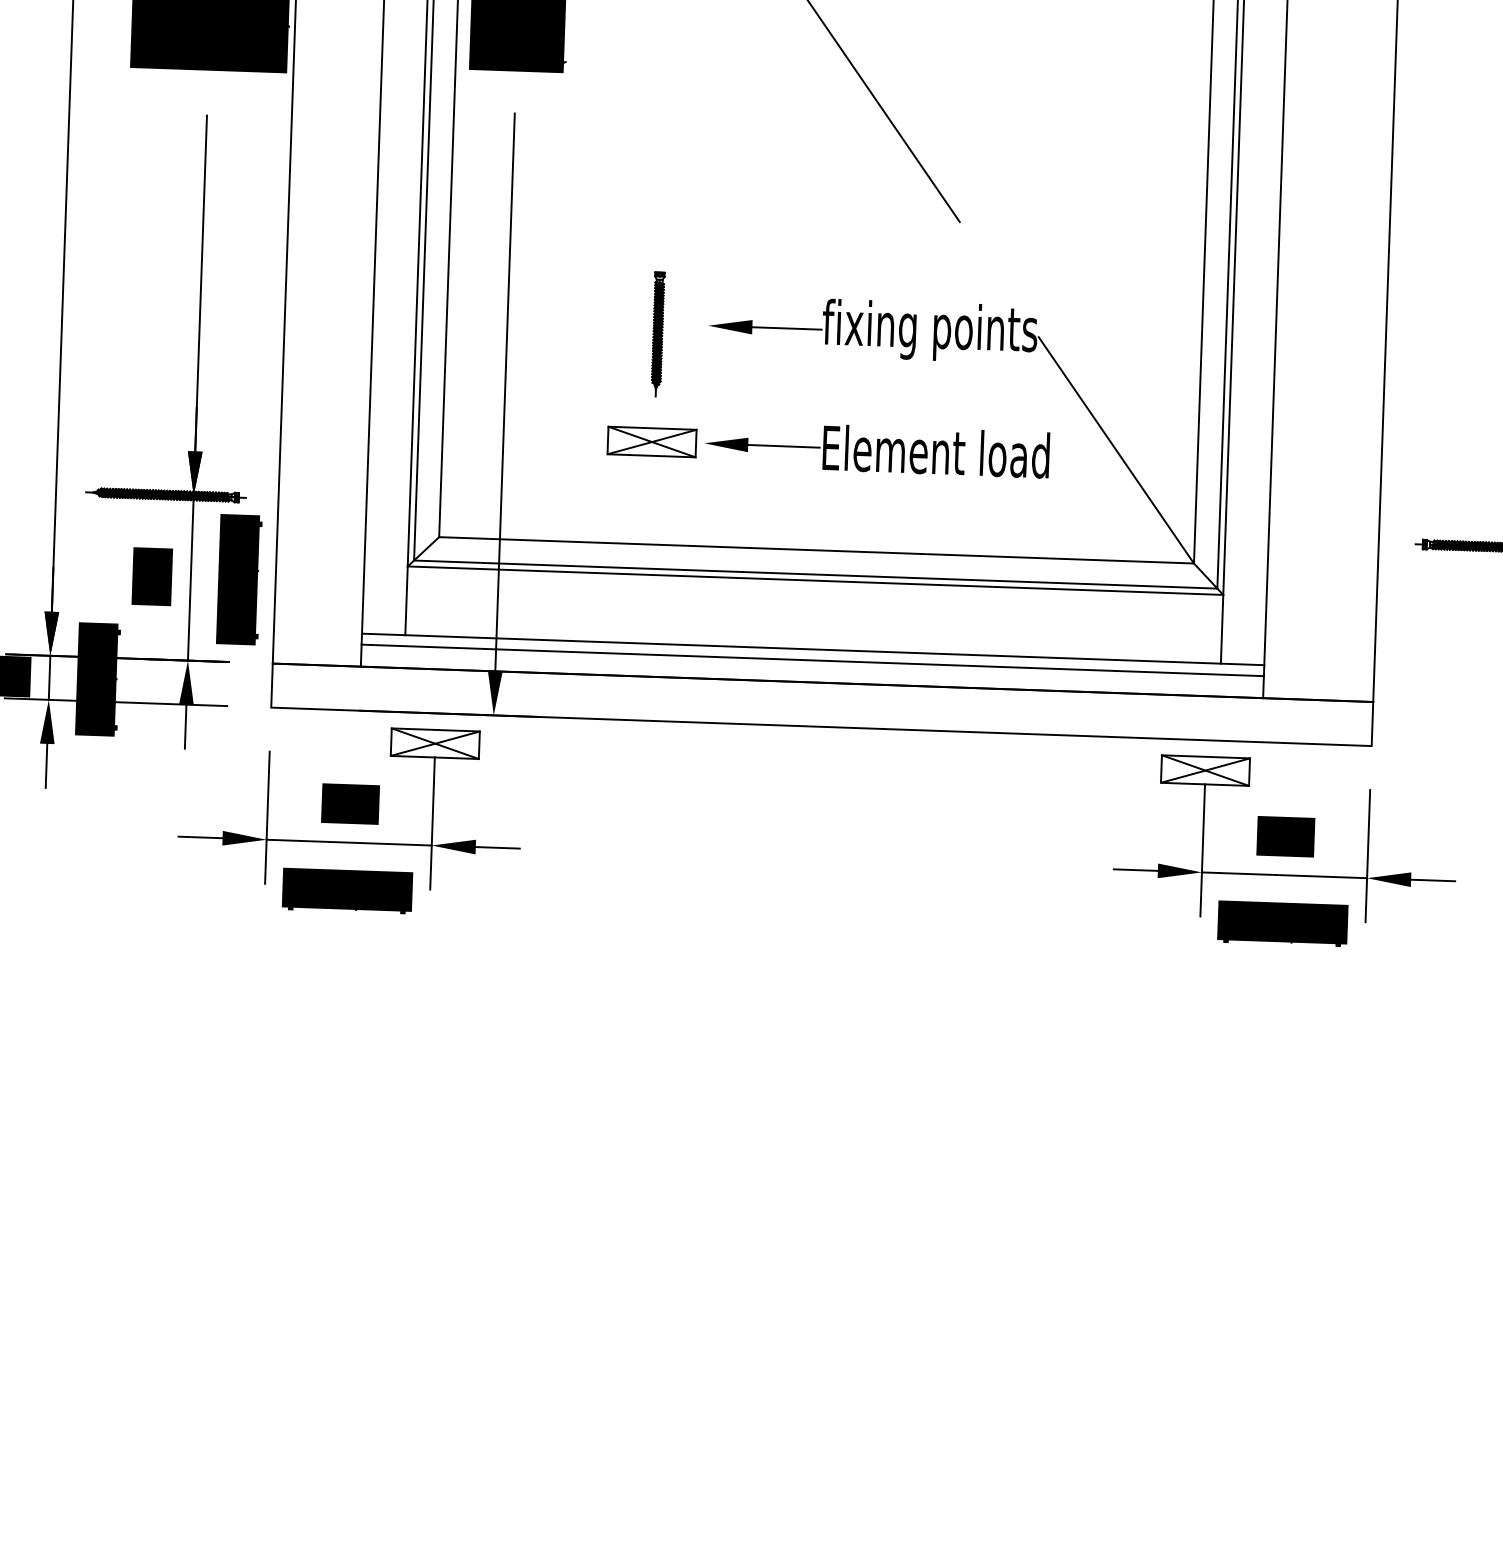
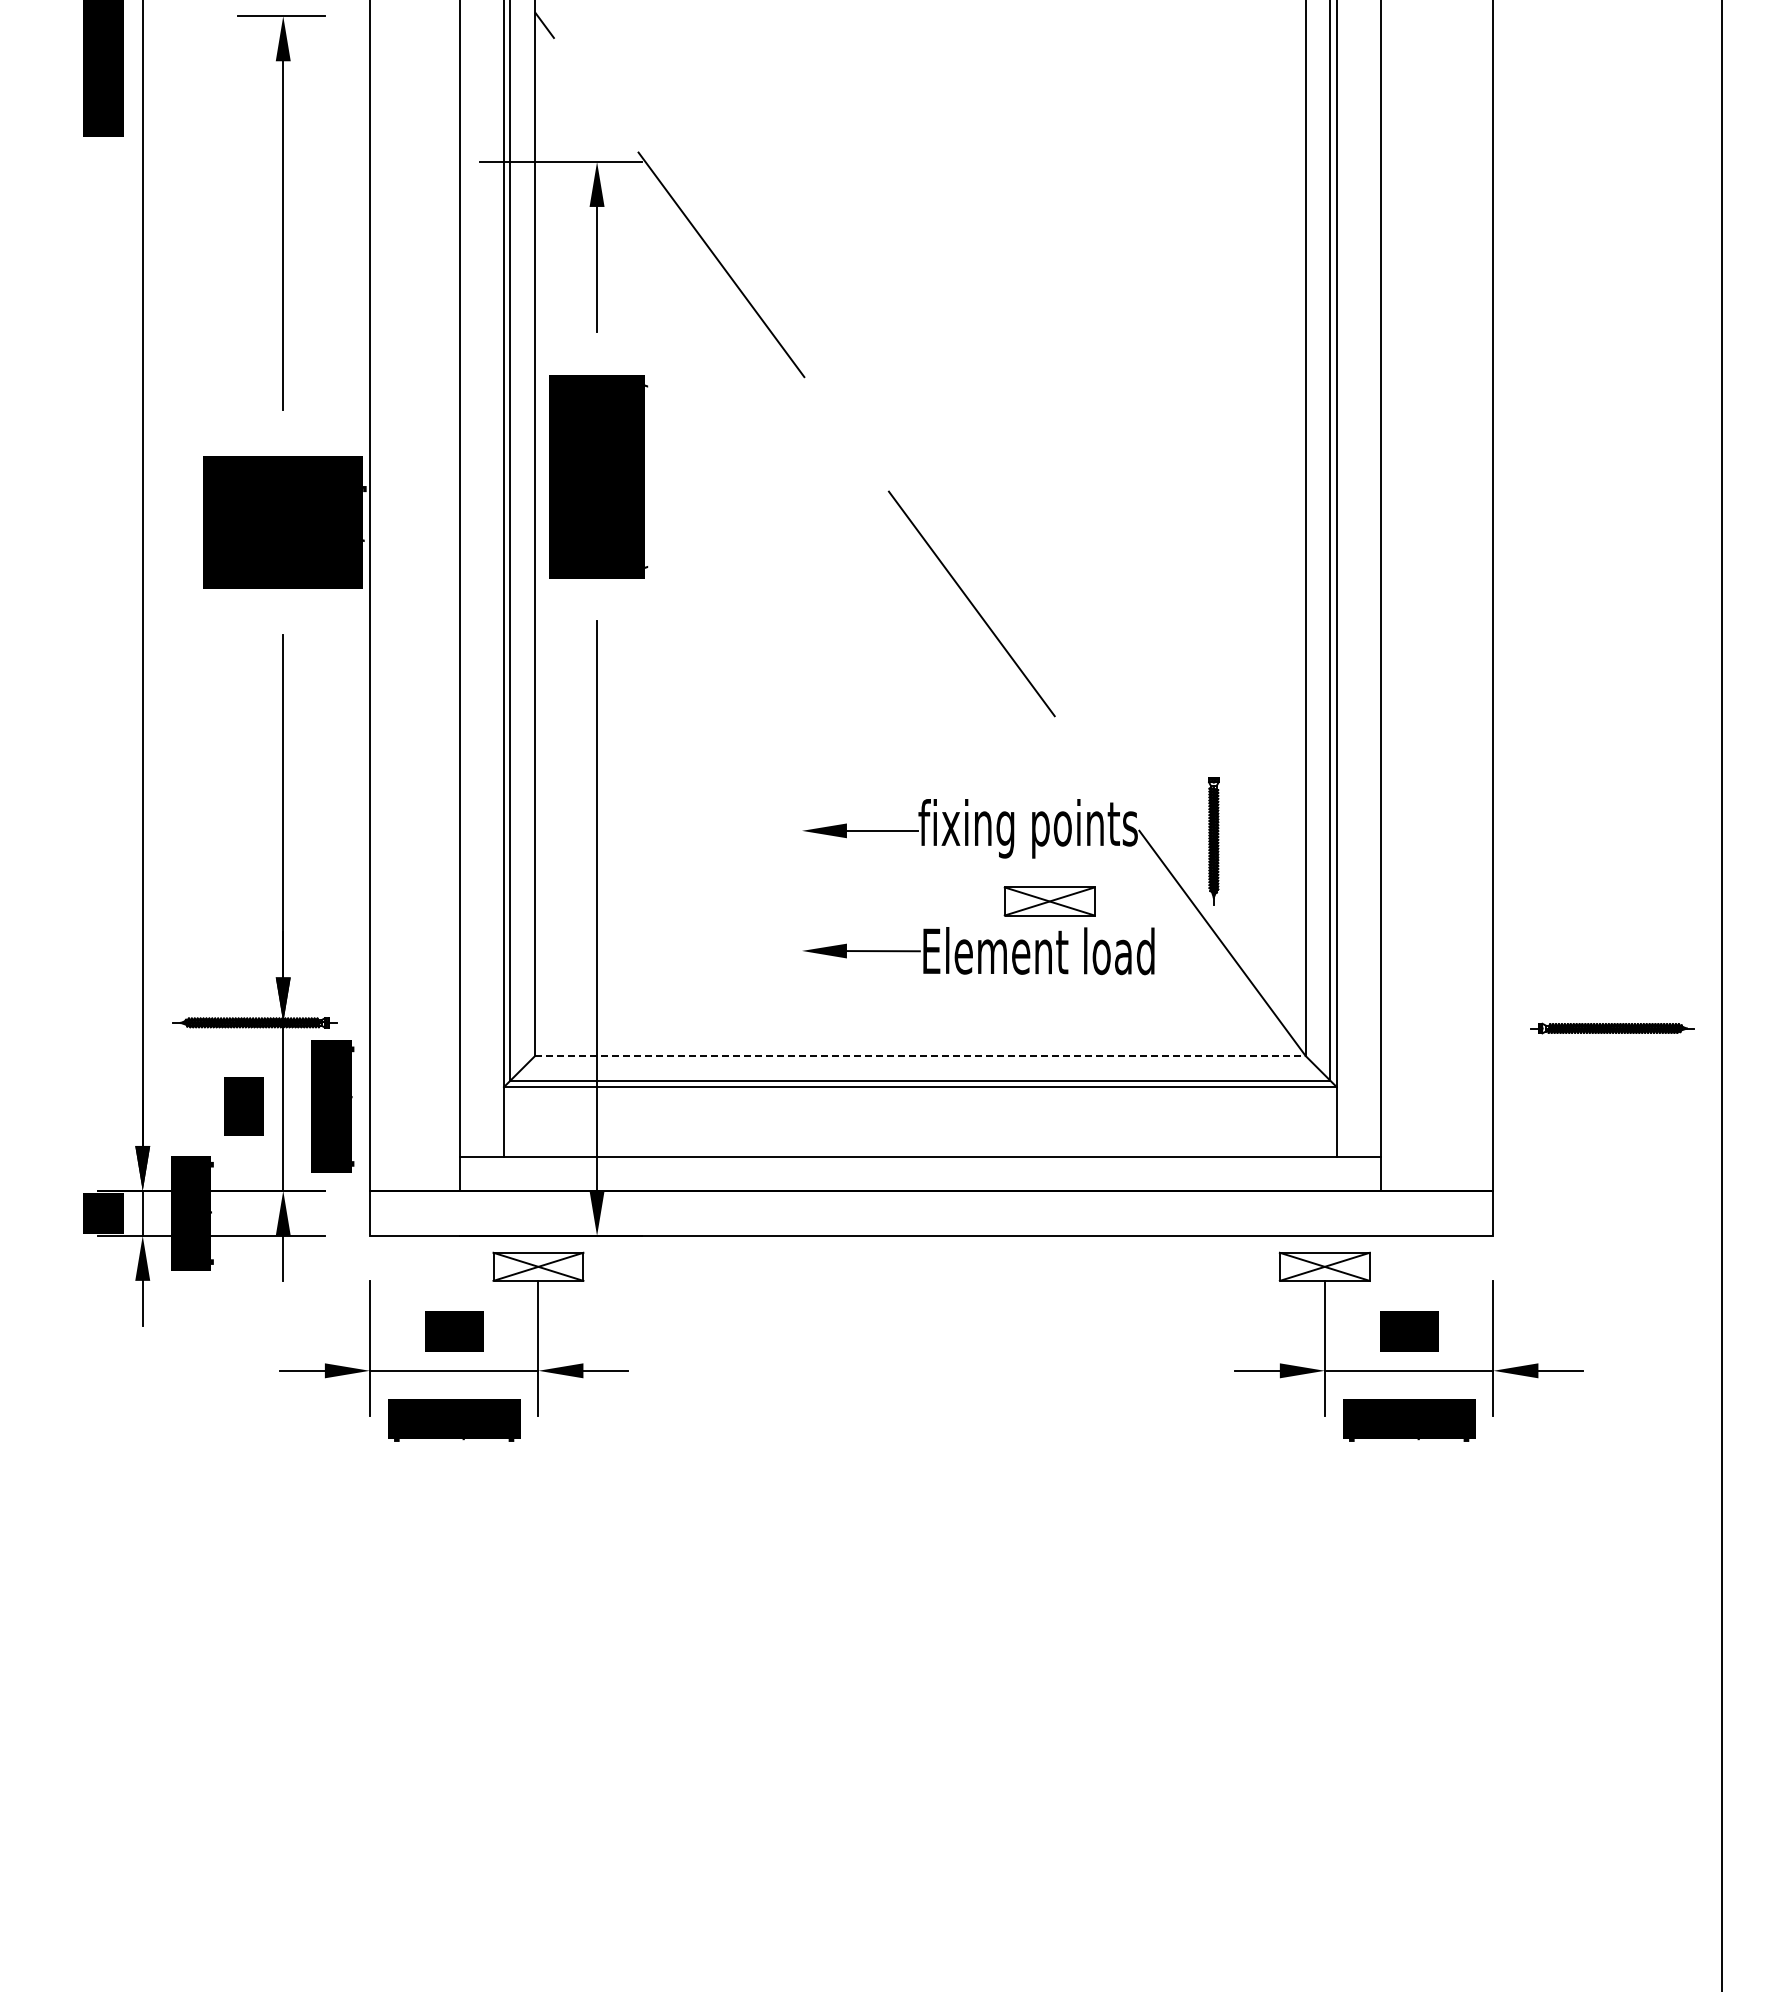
part: (657, 334) -> (1213, 841), moved
part: (651, 442) -> (1049, 901), moved
line: (816, 550) -> (920, 1056), solid -> dashed
line: (812, 660) -> (920, 1168), removed

